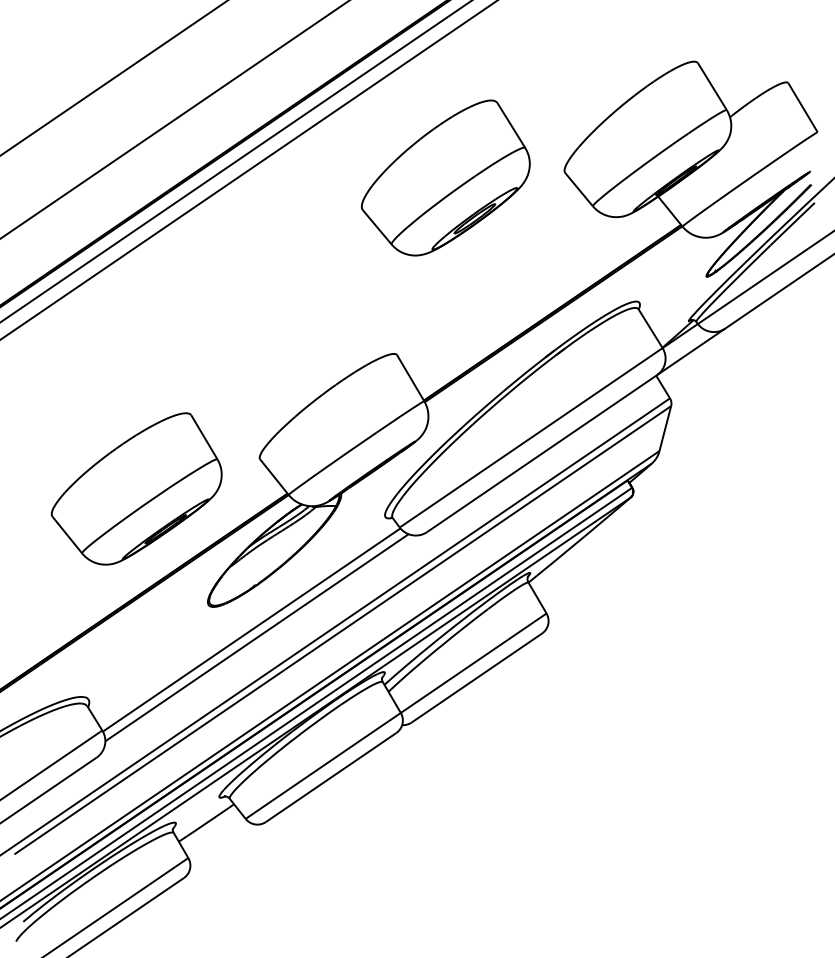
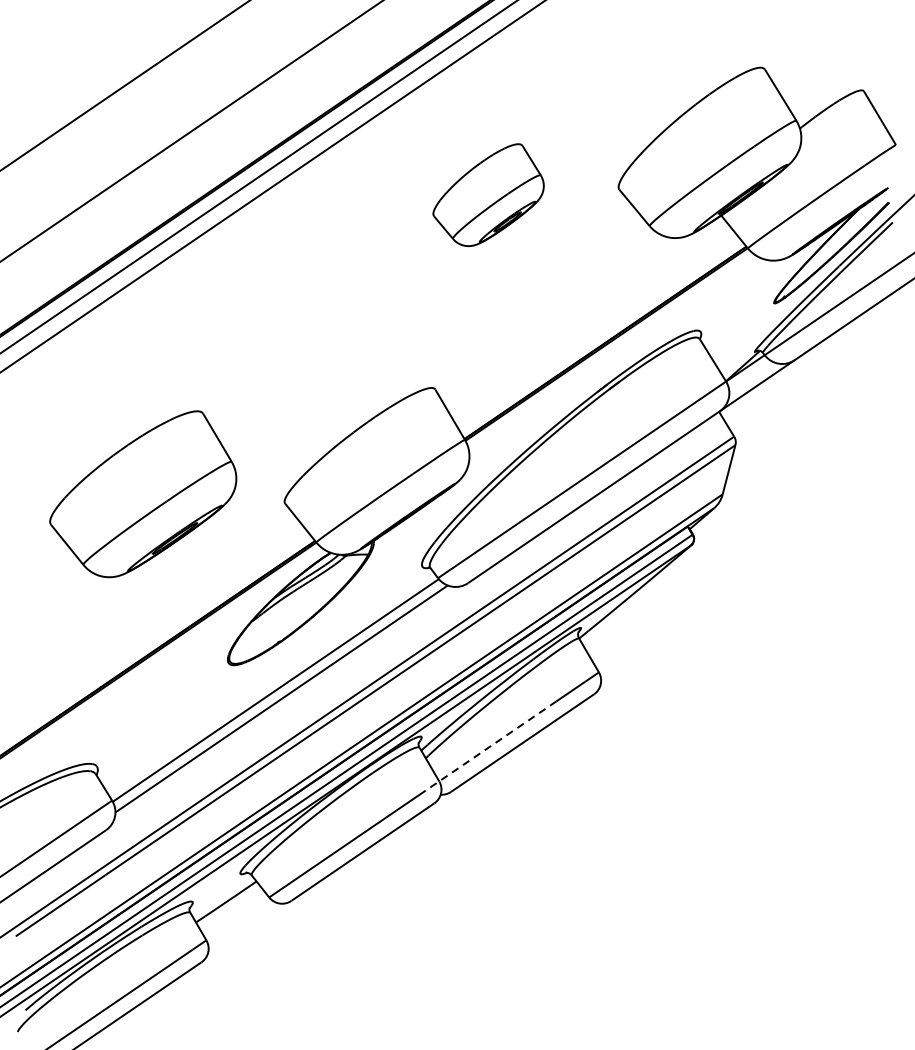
part: (445, 177) -> (488, 194), size x0.6
part: (136, 488) -> (143, 493), moved
line: (447, 681) -> (490, 746), solid -> dashed

